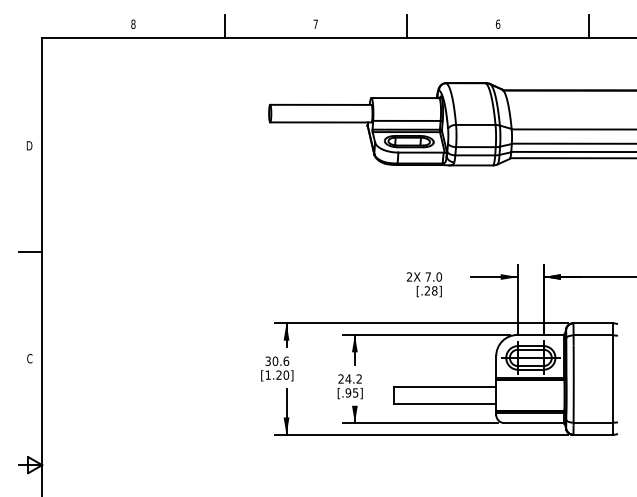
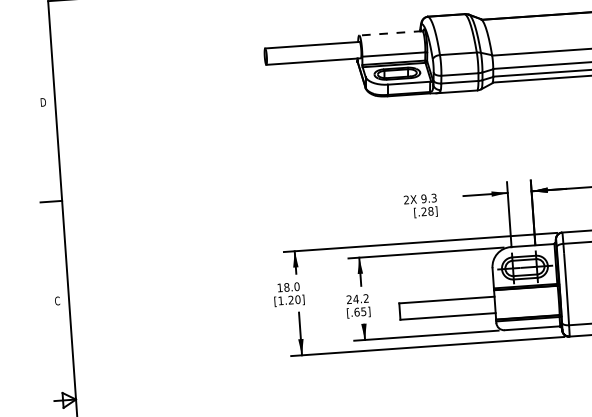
line: (405, 98) -> (391, 33), solid -> dashed
text: (433, 276) -> (428, 197), 7.0 -> 9.3
text: (277, 361) -> (288, 287), 30.6 -> 18.0
text: (348, 392) -> (357, 311), [.95] -> [.65]

